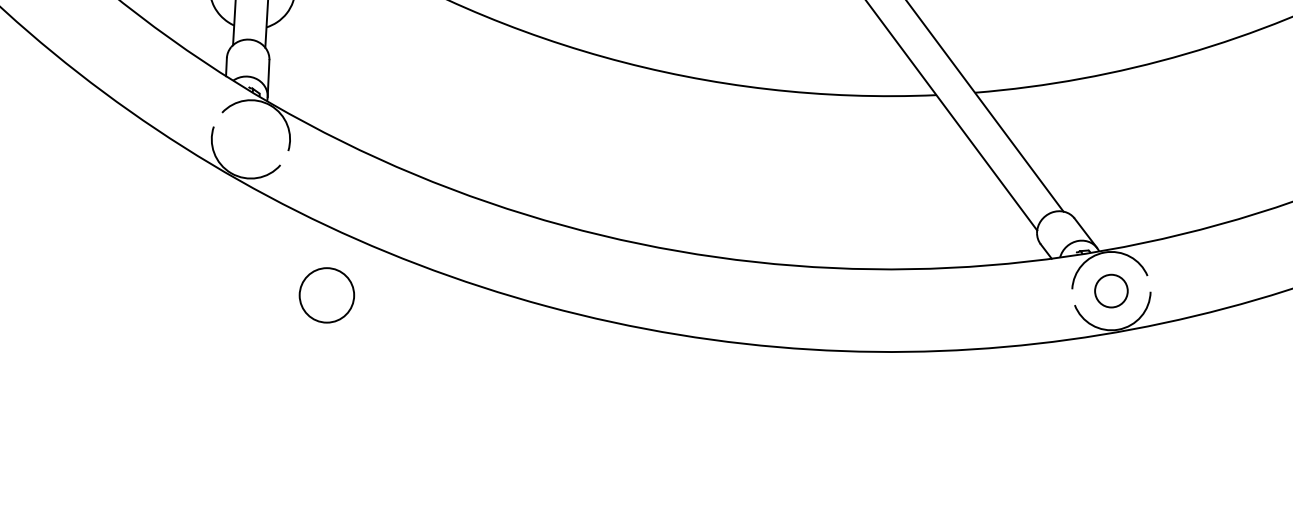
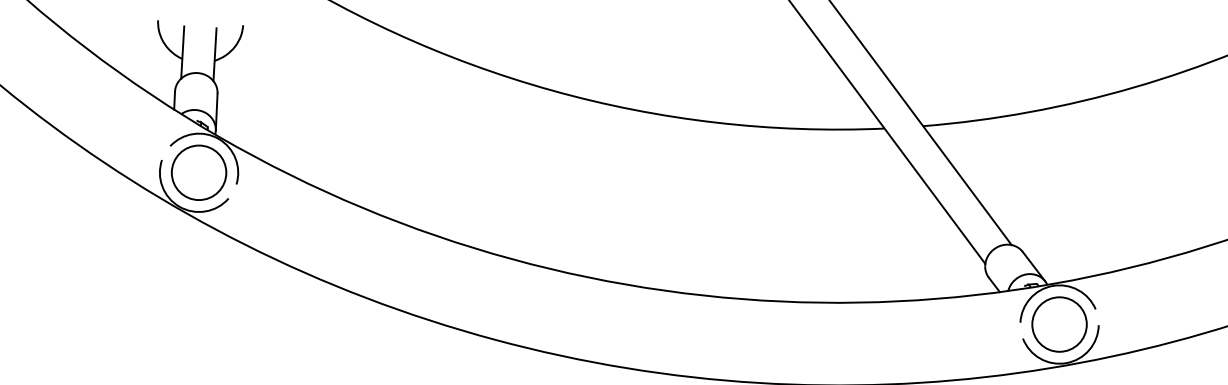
circle: (1111, 290) -> (1059, 323), size x1.67
circle: (326, 295) -> (198, 172), moved

